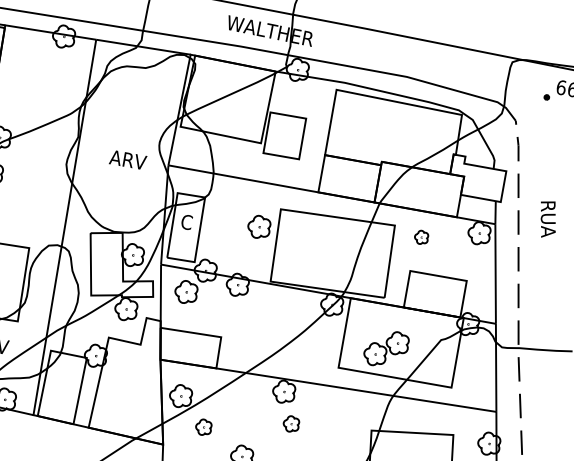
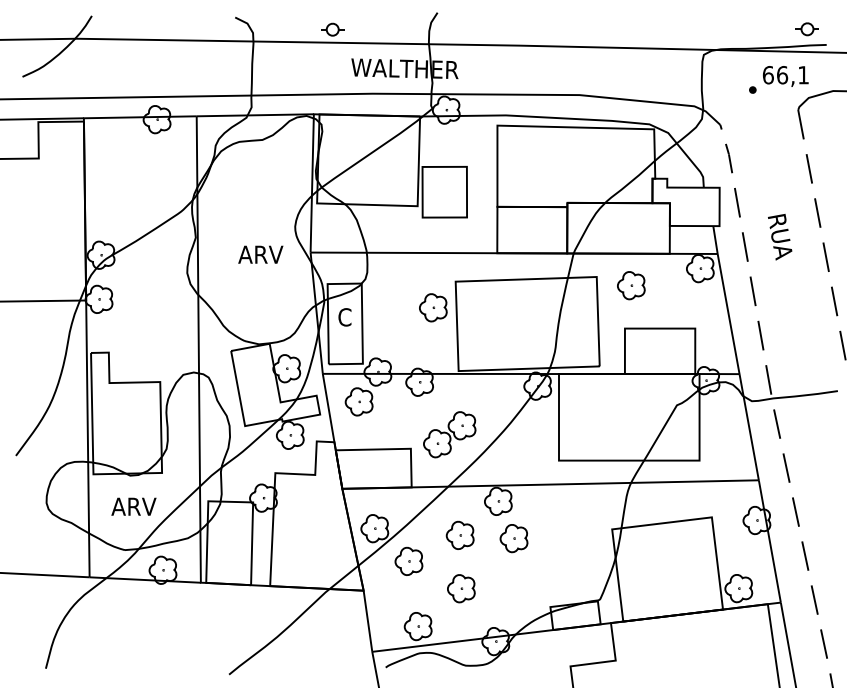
part: (421, 237) -> (631, 285), size x1.67
part: (386, 348) -> (449, 434), moved
part: (248, 413) -> (459, 534), added
part: (290, 423) -> (513, 538), size x1.43
part: (203, 426) -> (408, 560), size x1.43

